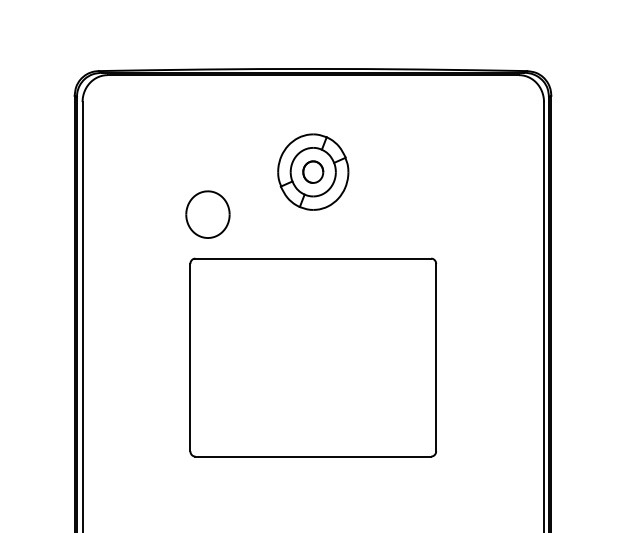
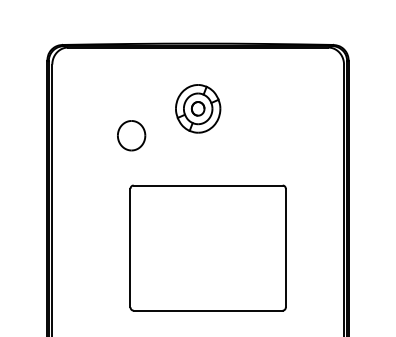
part: (312, 356) -> (207, 247), moved

